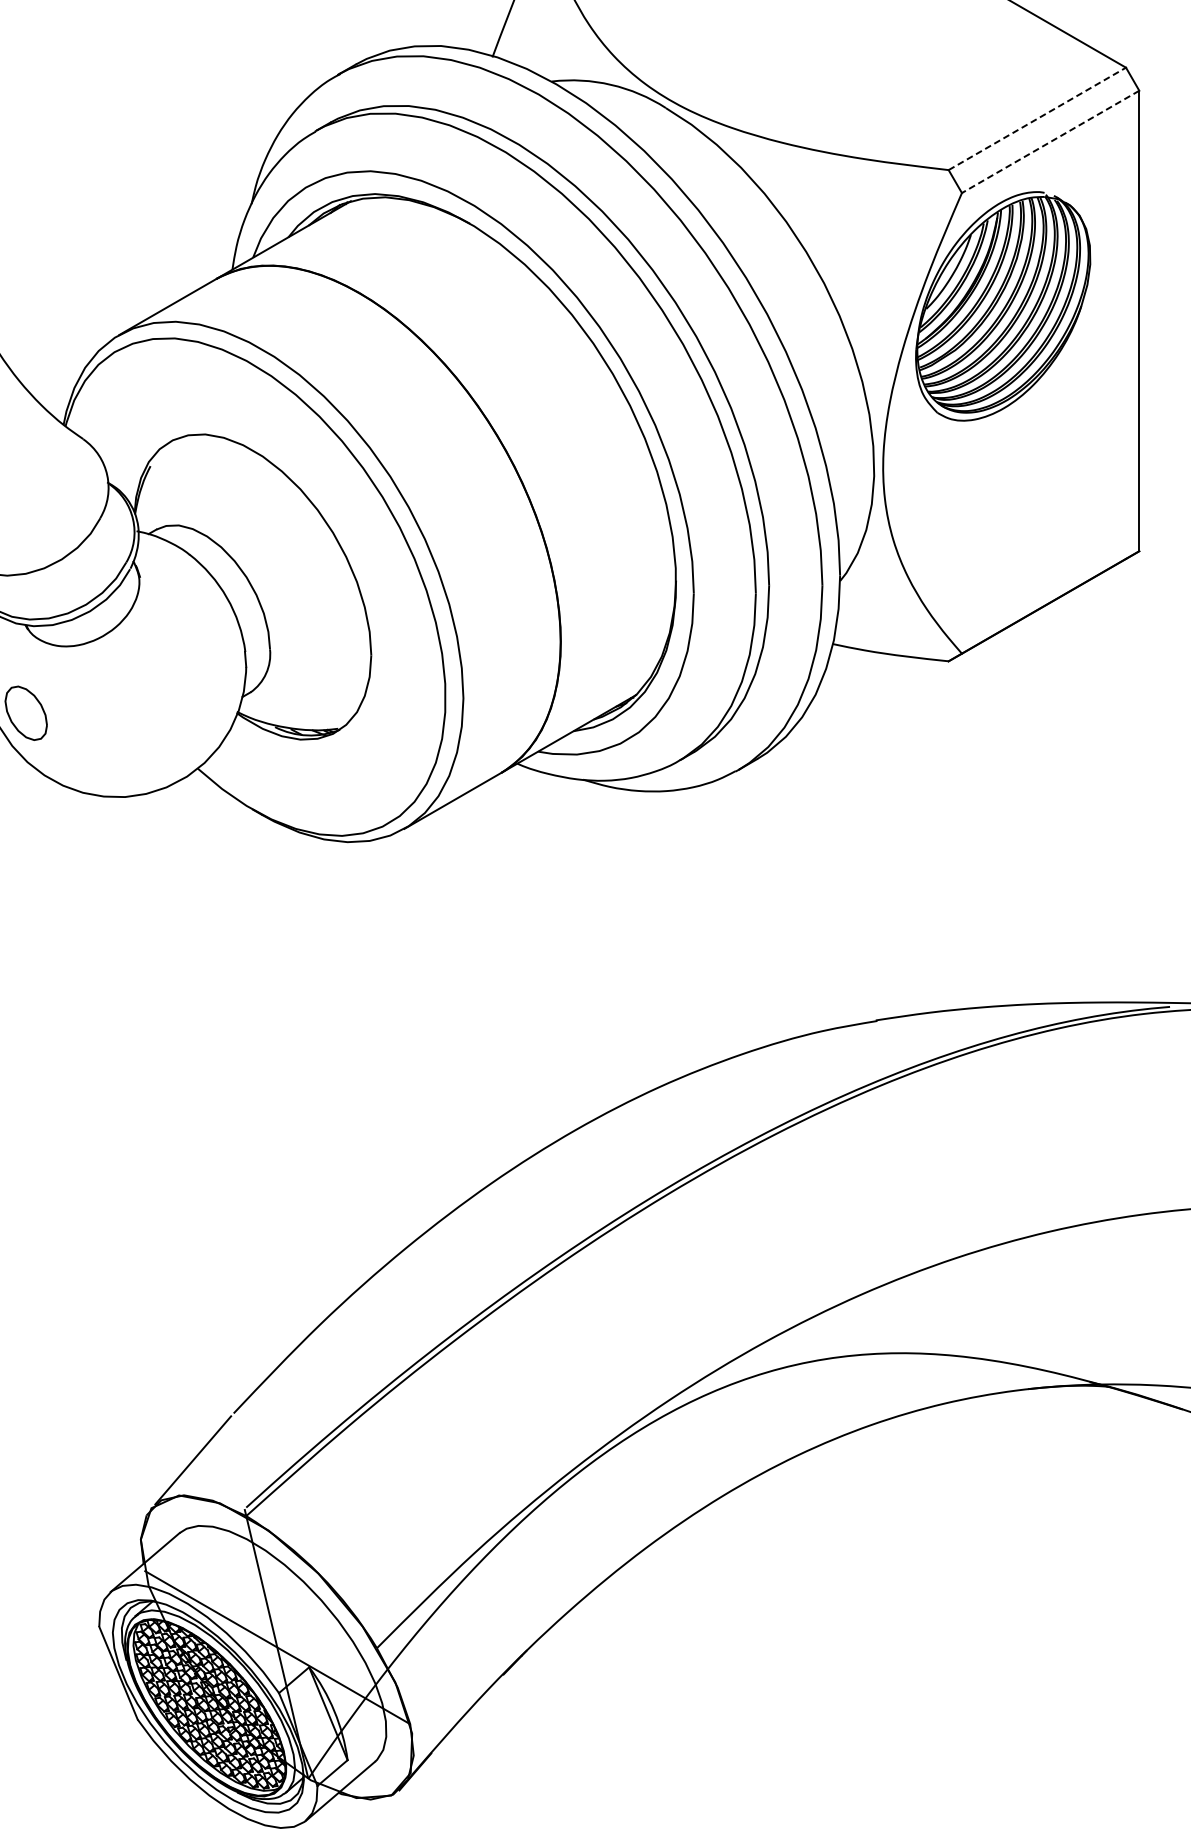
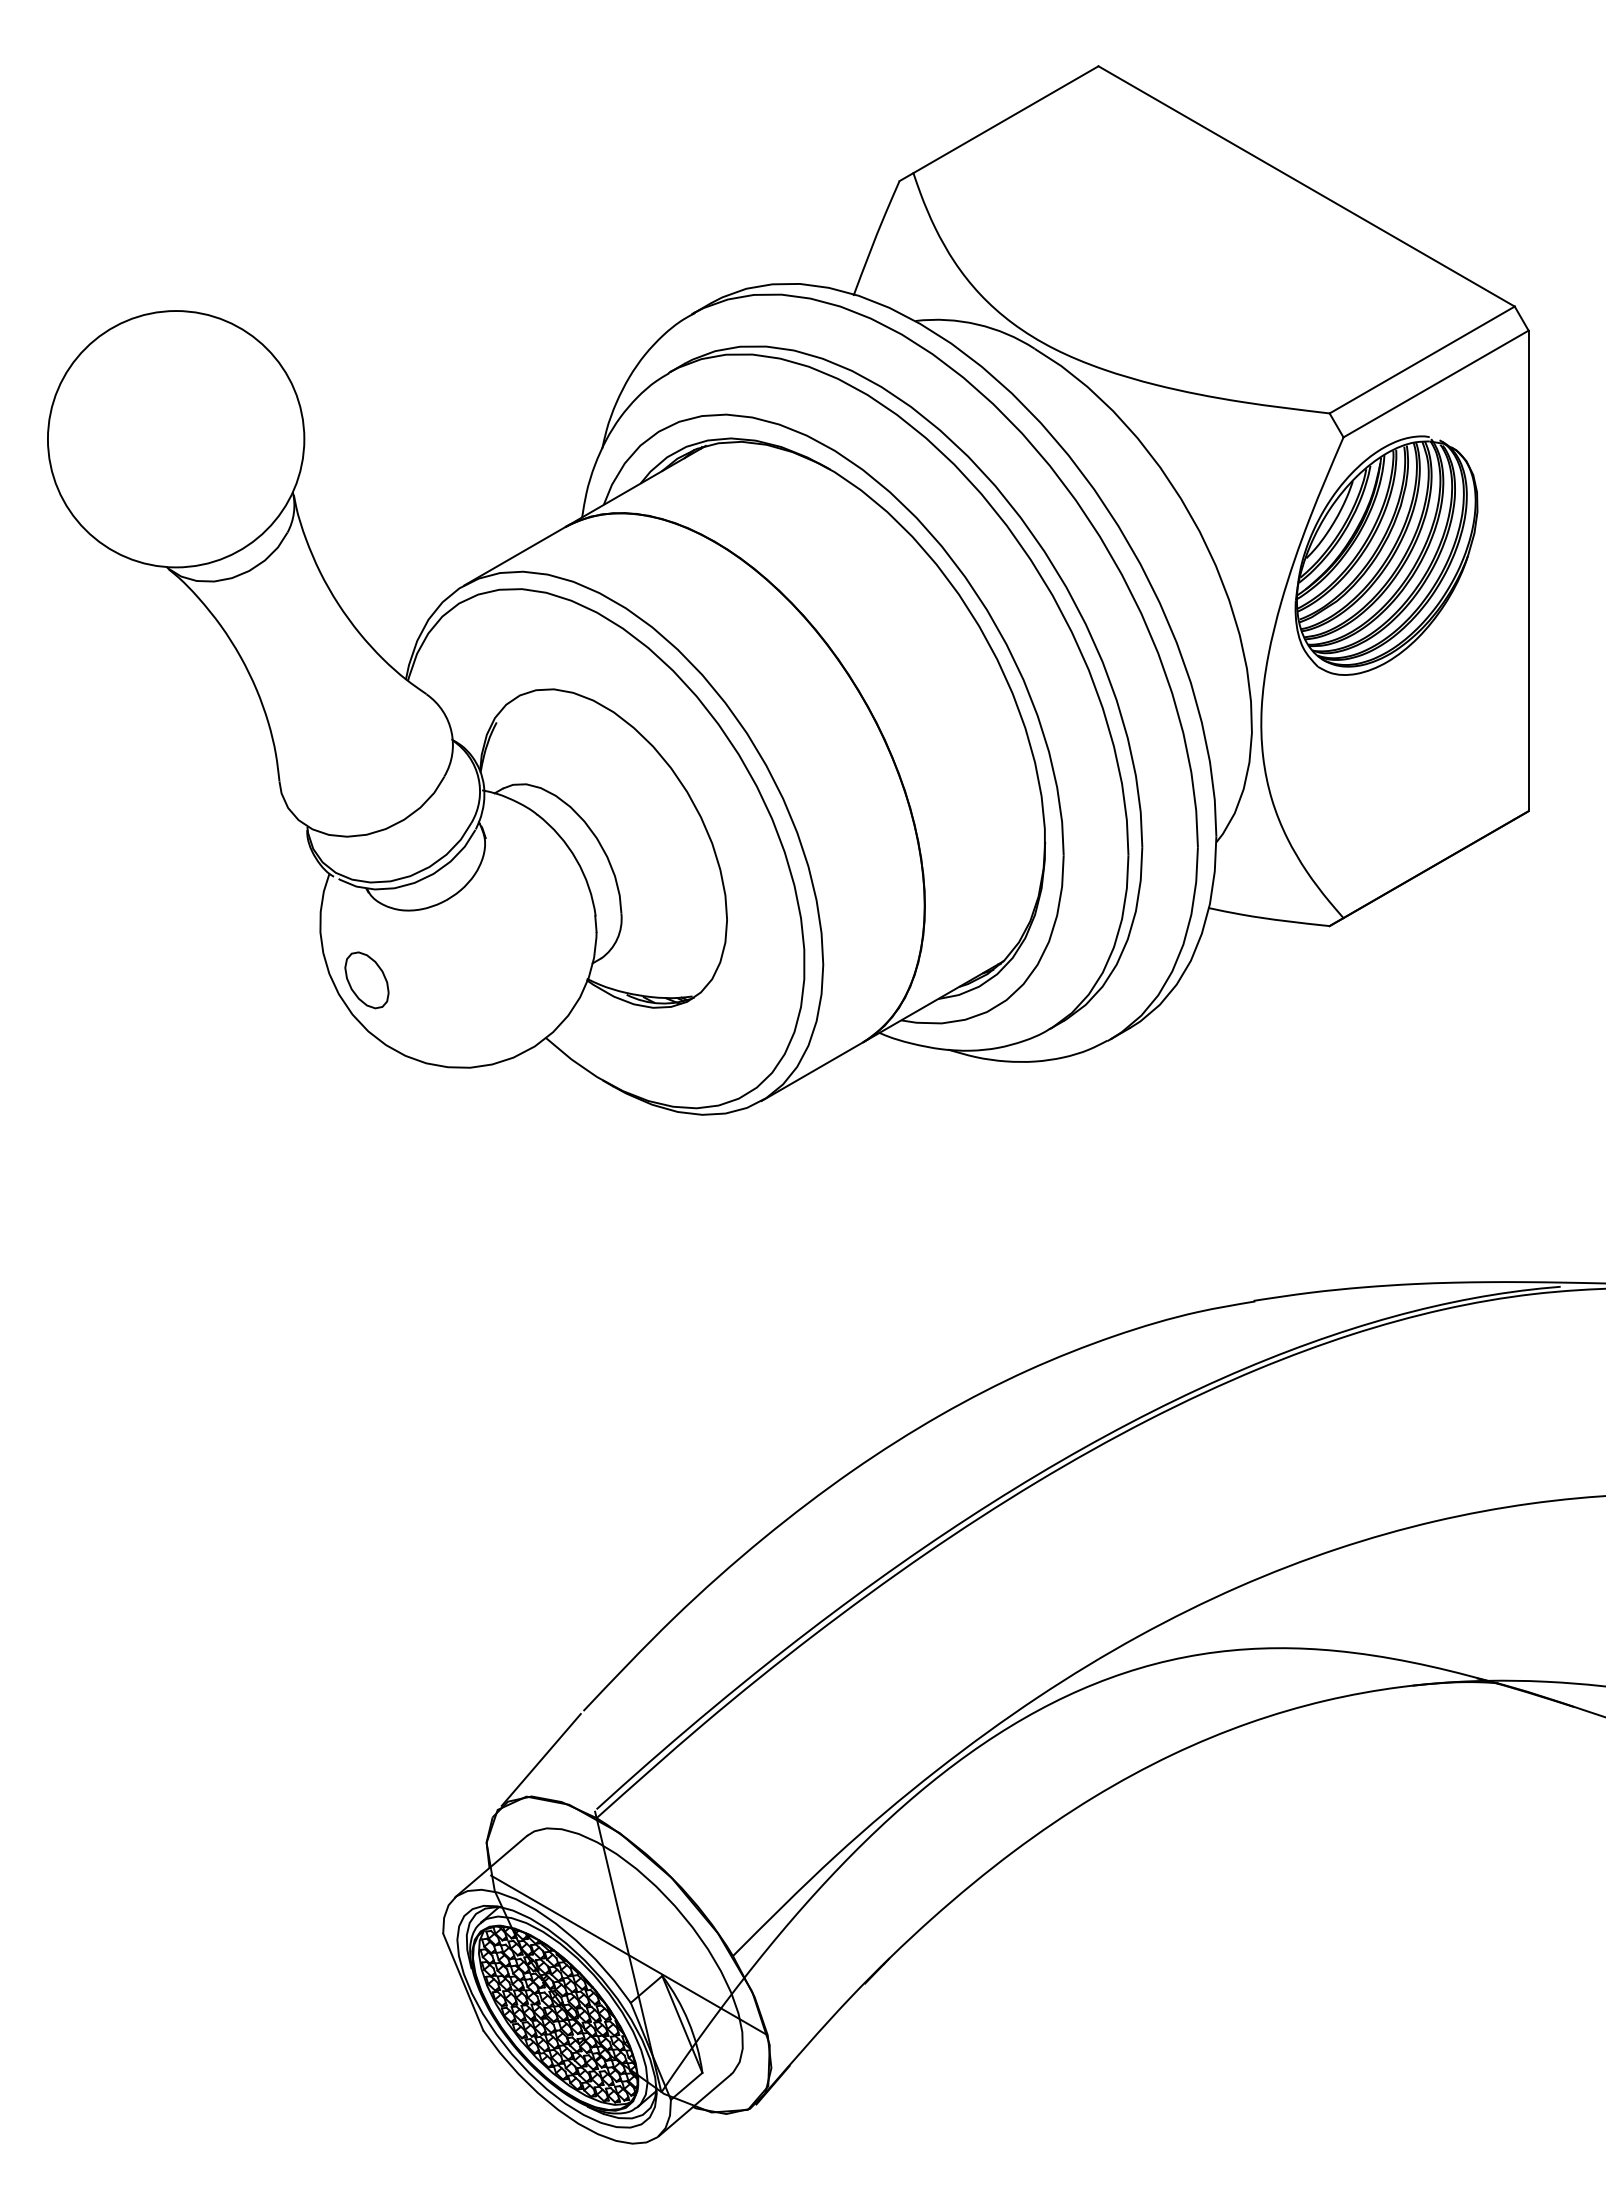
line: (1037, 119) -> (1422, 360), dashed -> solid
line: (1051, 142) -> (1436, 384), dashed -> solid

